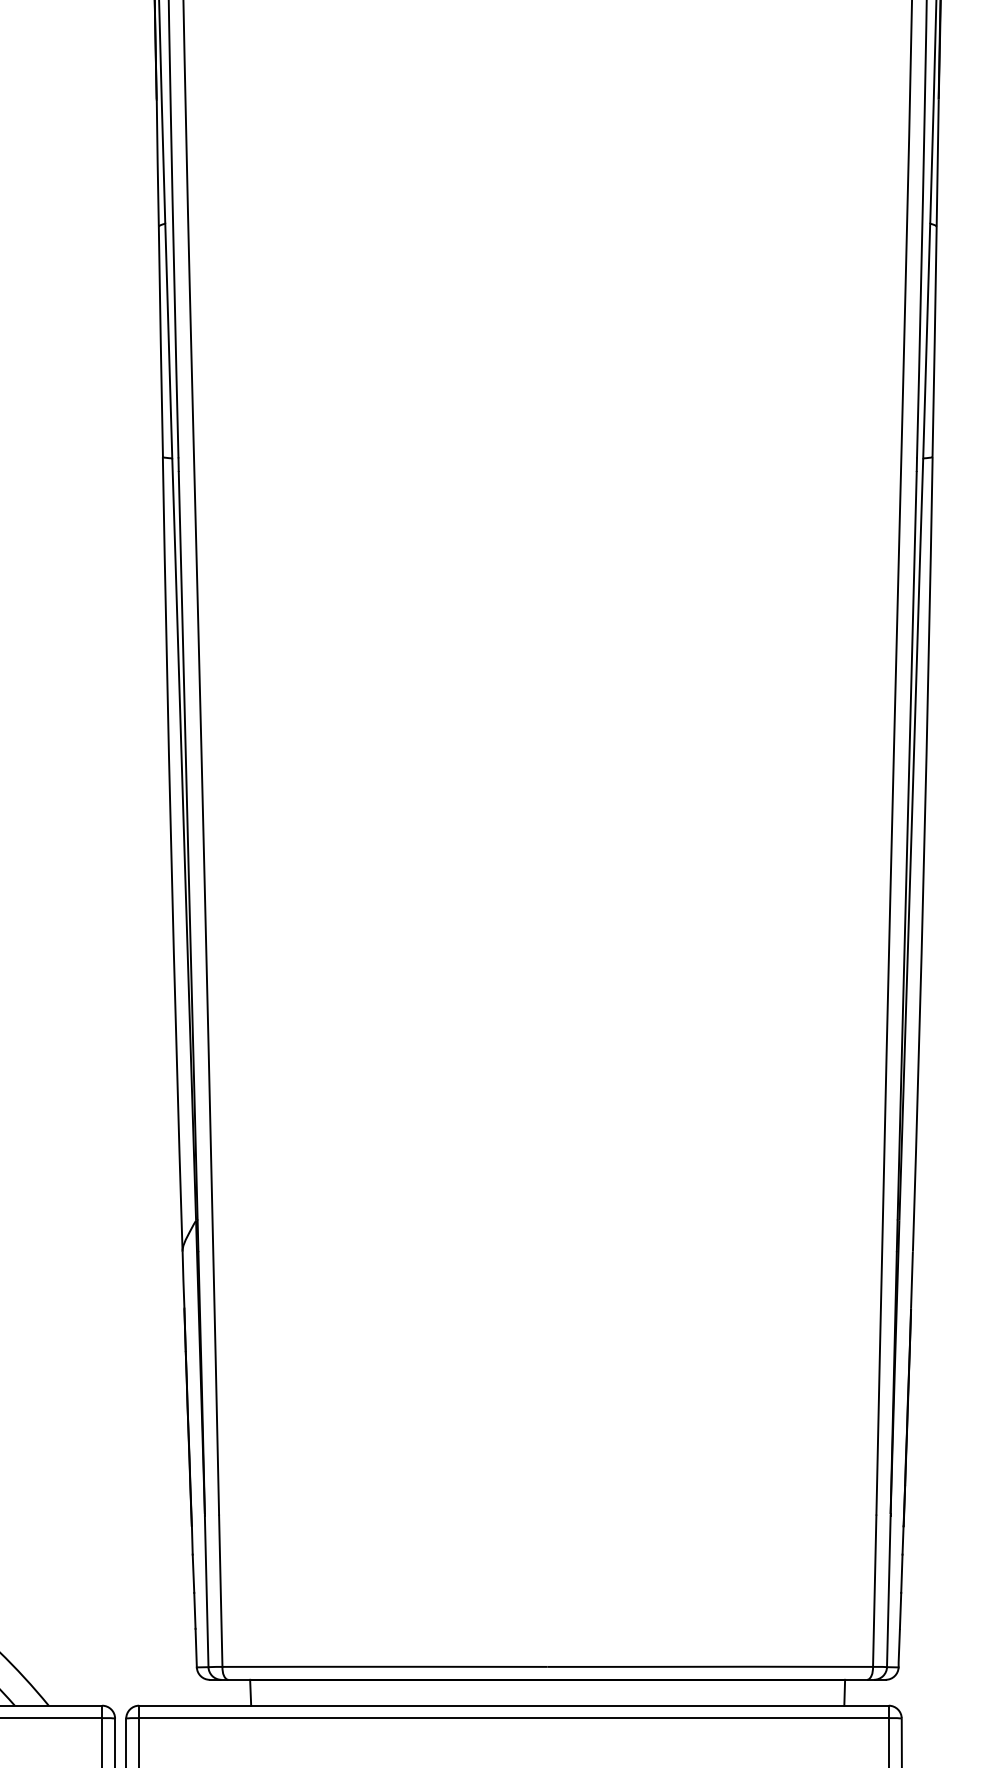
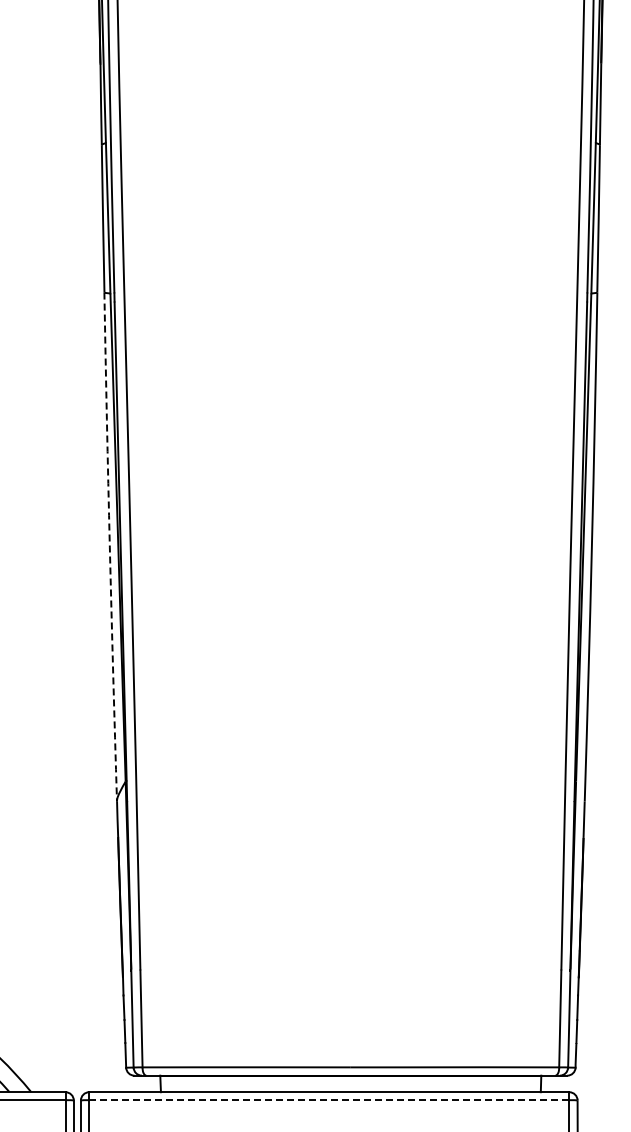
arc: (170, 855) -> (109, 547), solid -> dashed
line: (514, 1718) -> (329, 1100), solid -> dashed

